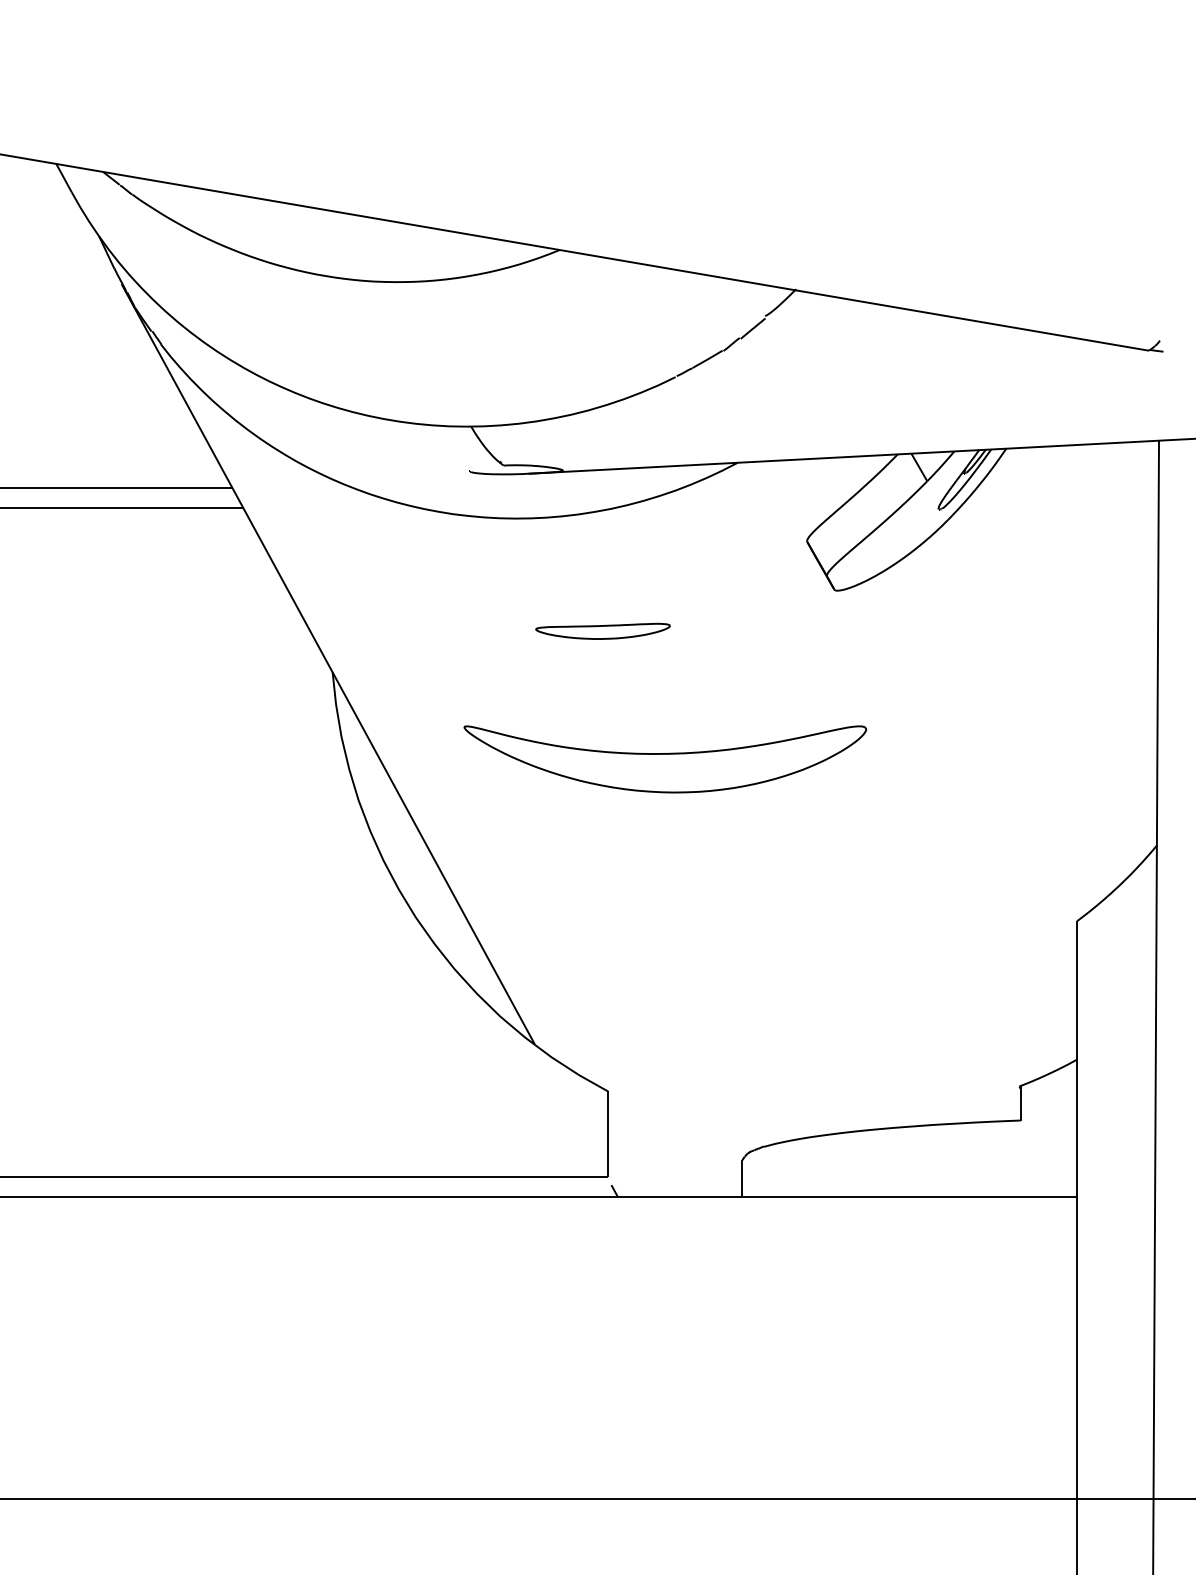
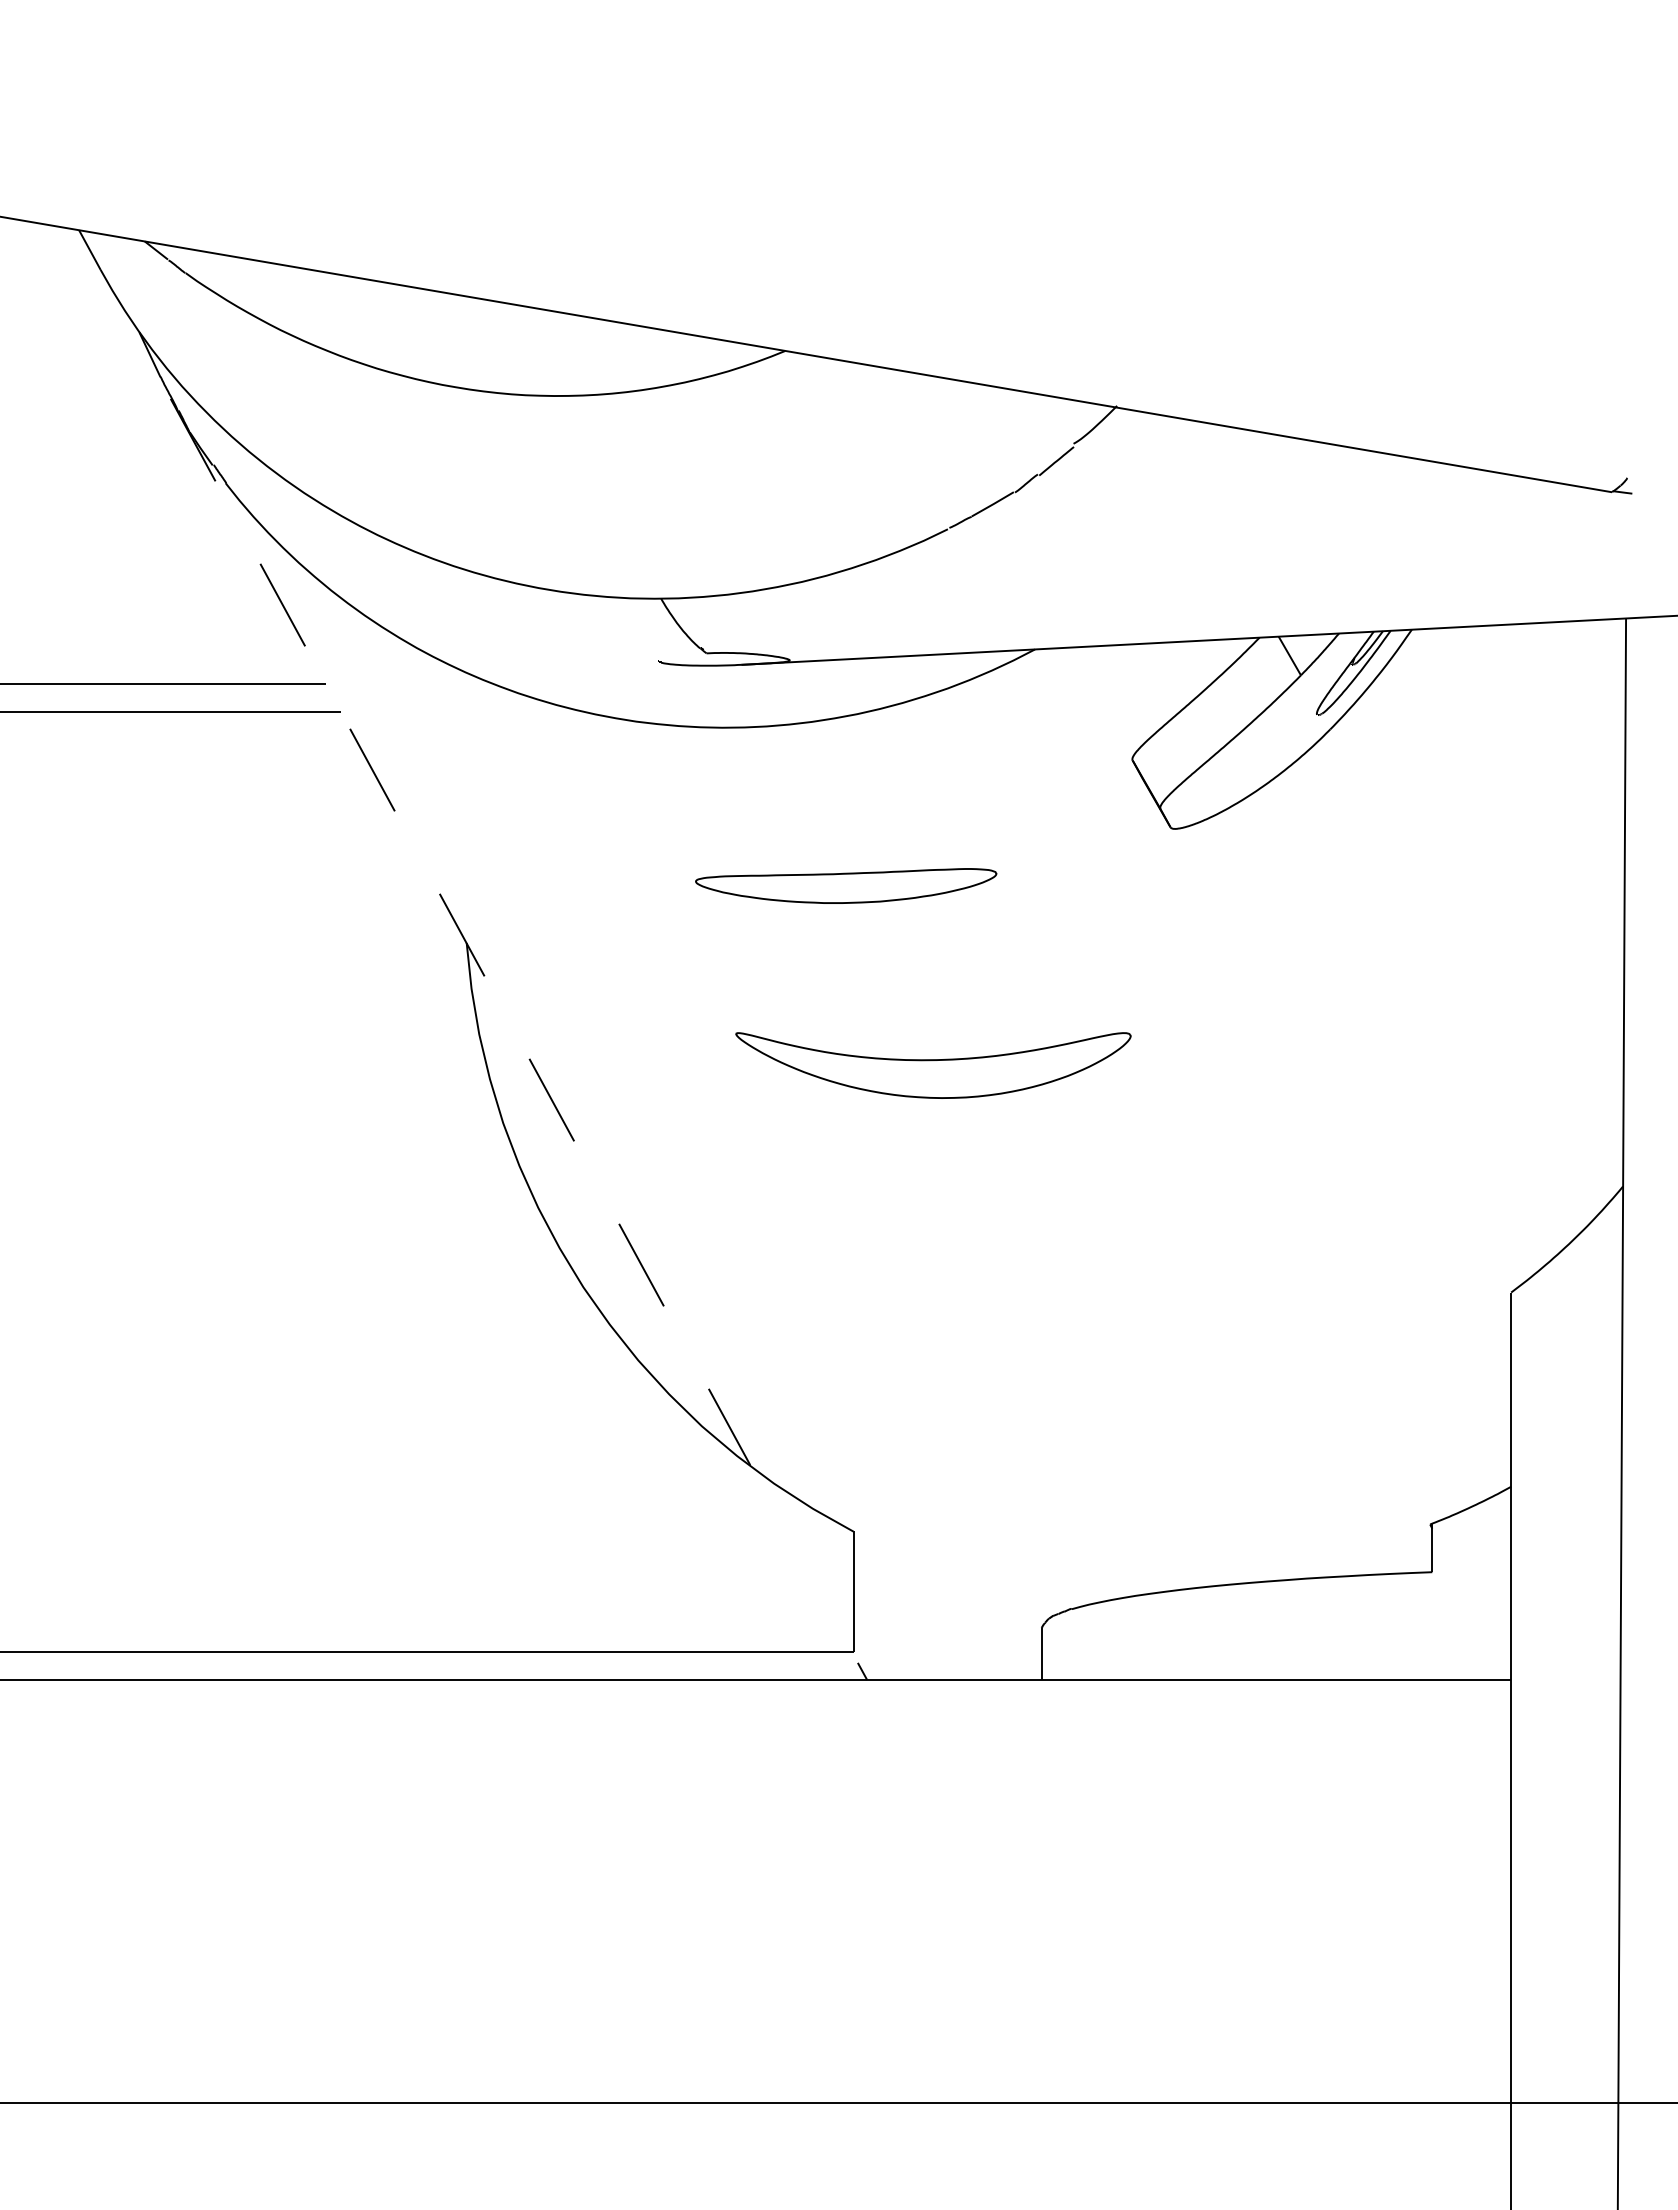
part: (602, 631) -> (845, 885), size x1.6
line: (328, 663) -> (460, 931), solid -> dashed
part: (665, 759) -> (933, 1065), size x0.7

